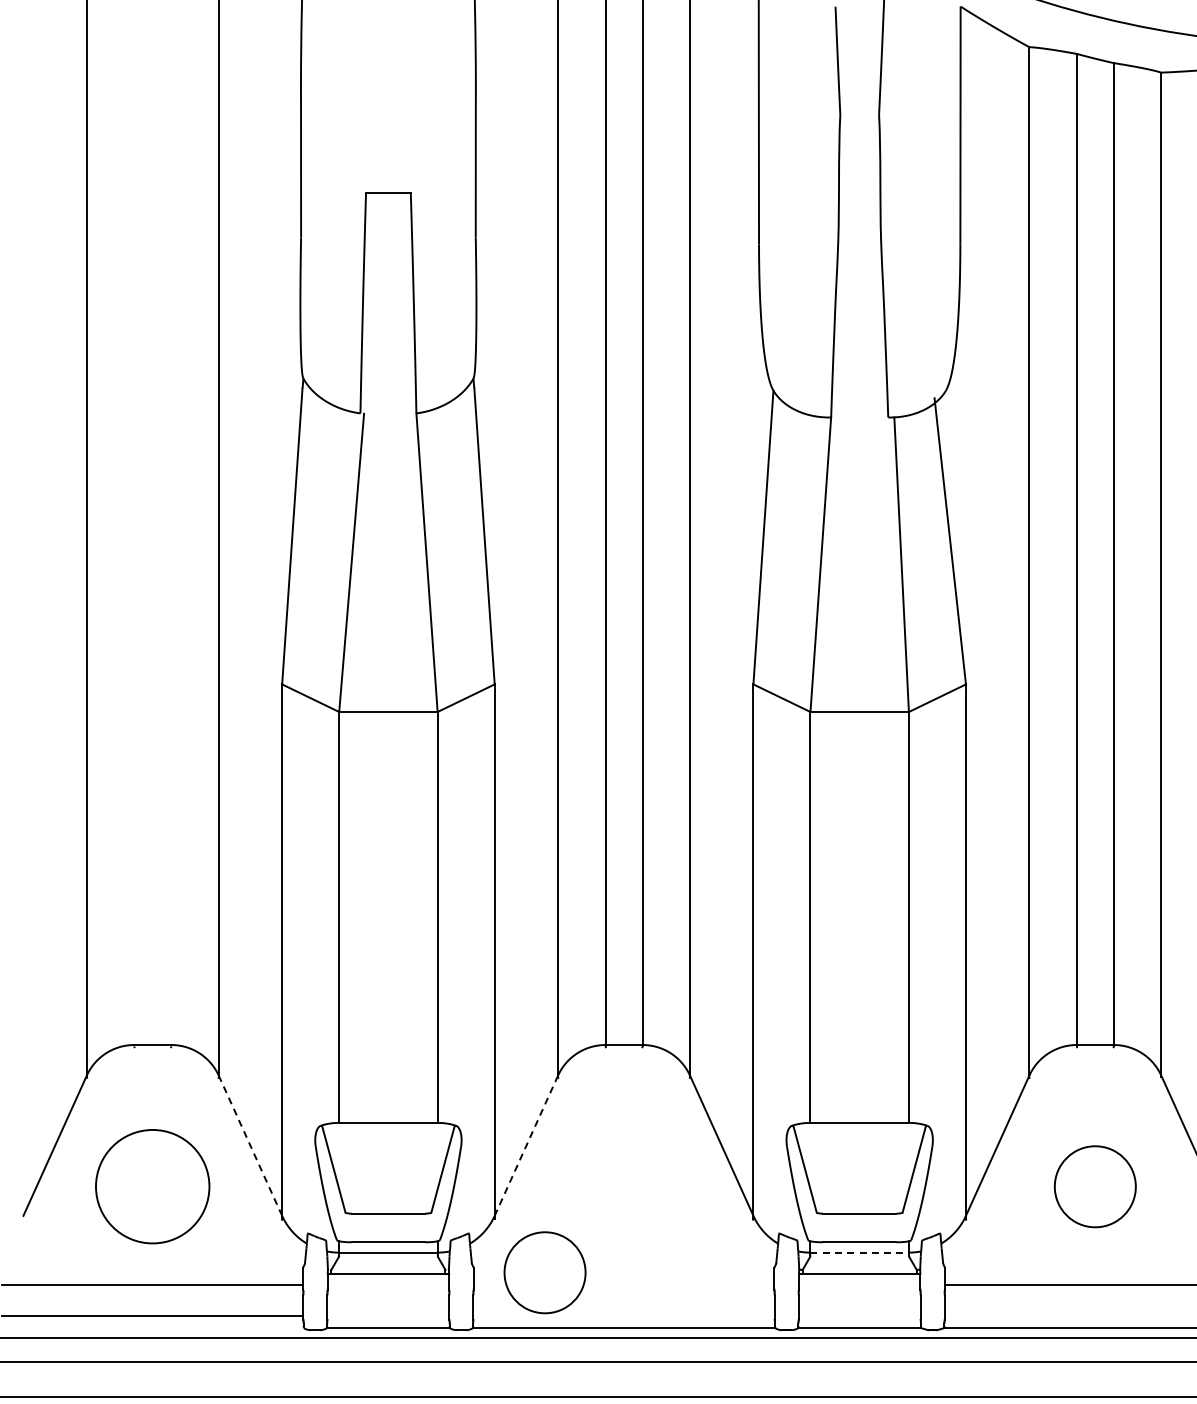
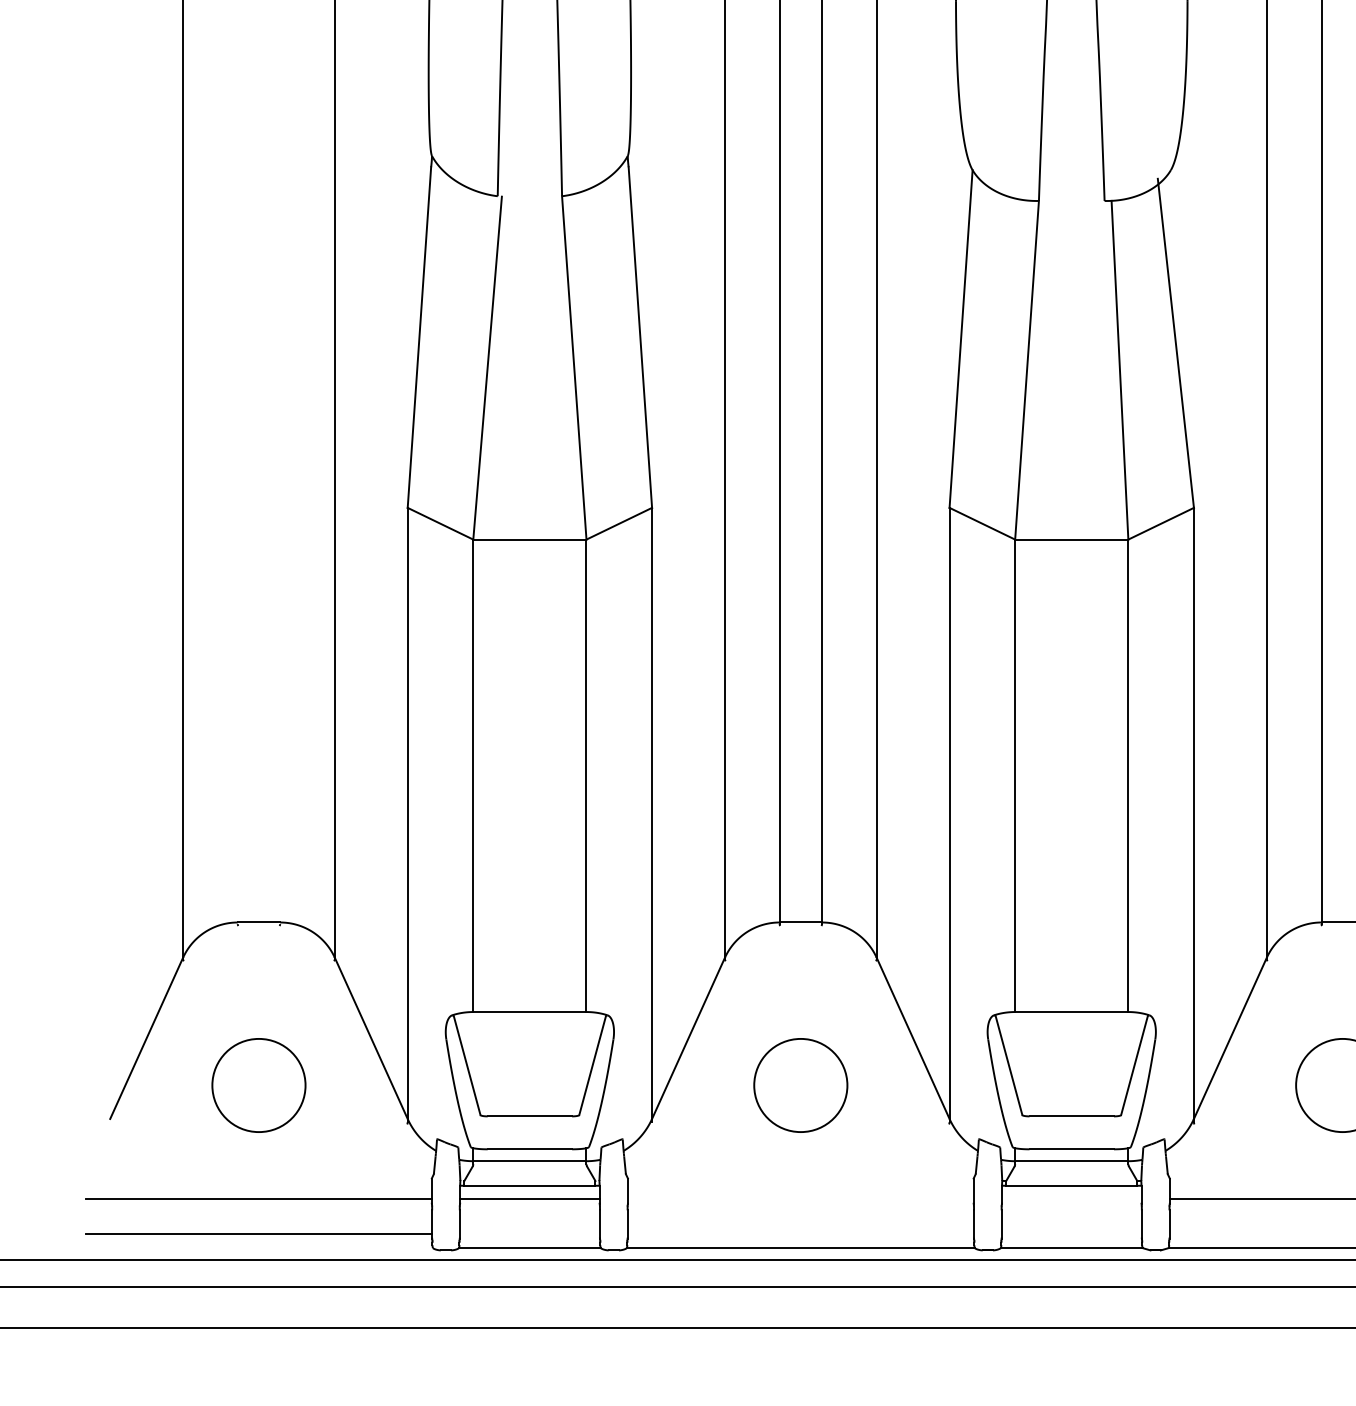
line: (250, 1145) -> (371, 1038), dashed -> solid
line: (526, 1145) -> (688, 1038), dashed -> solid
circle: (152, 1186) -> (258, 1085), size x0.71
line: (860, 1252) -> (1072, 1161), dashed -> solid
circle: (544, 1272) -> (800, 1085), moved
line: (388, 1285) -> (529, 1199), added

